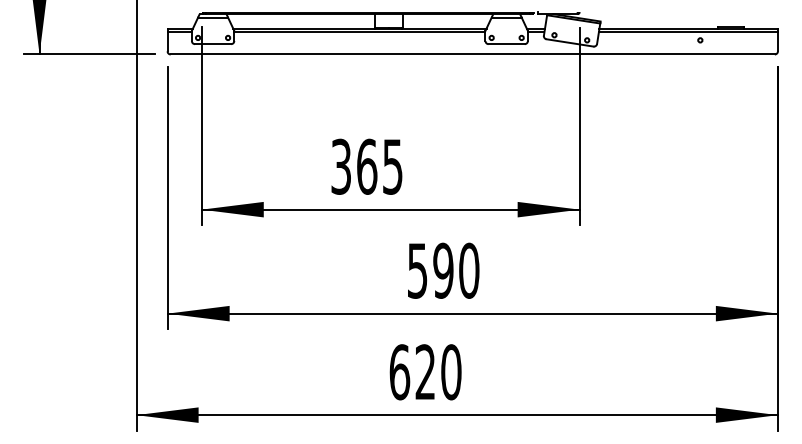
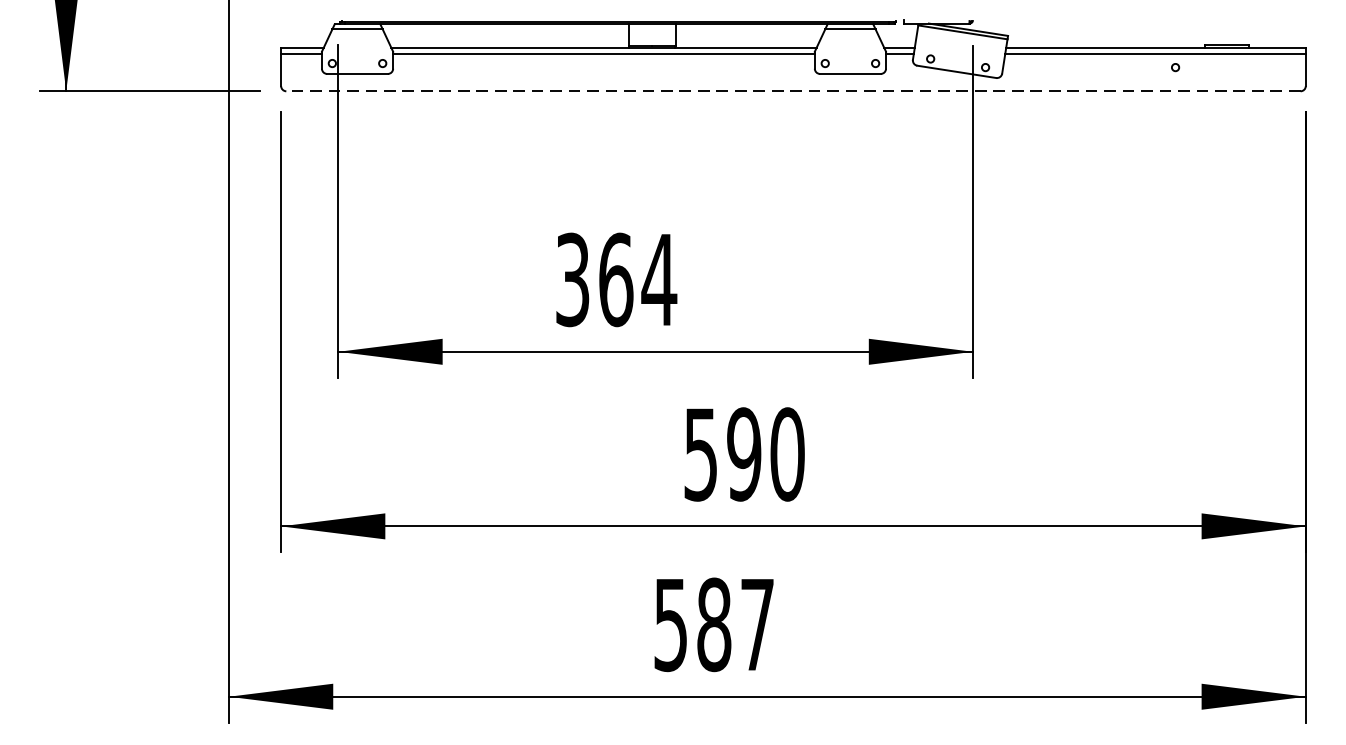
line: (472, 54) -> (793, 91), solid -> dashed
text: (392, 166) -> (658, 279), 365 -> 364
text: (425, 372) -> (714, 625), 620 -> 587

